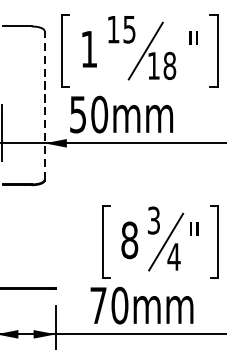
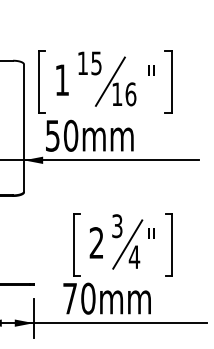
text: (169, 66) -> (130, 94), 18 -> 16
line: (45, 105) -> (24, 128), dashed -> solid
text: (129, 240) -> (96, 243), 8 -> 2

